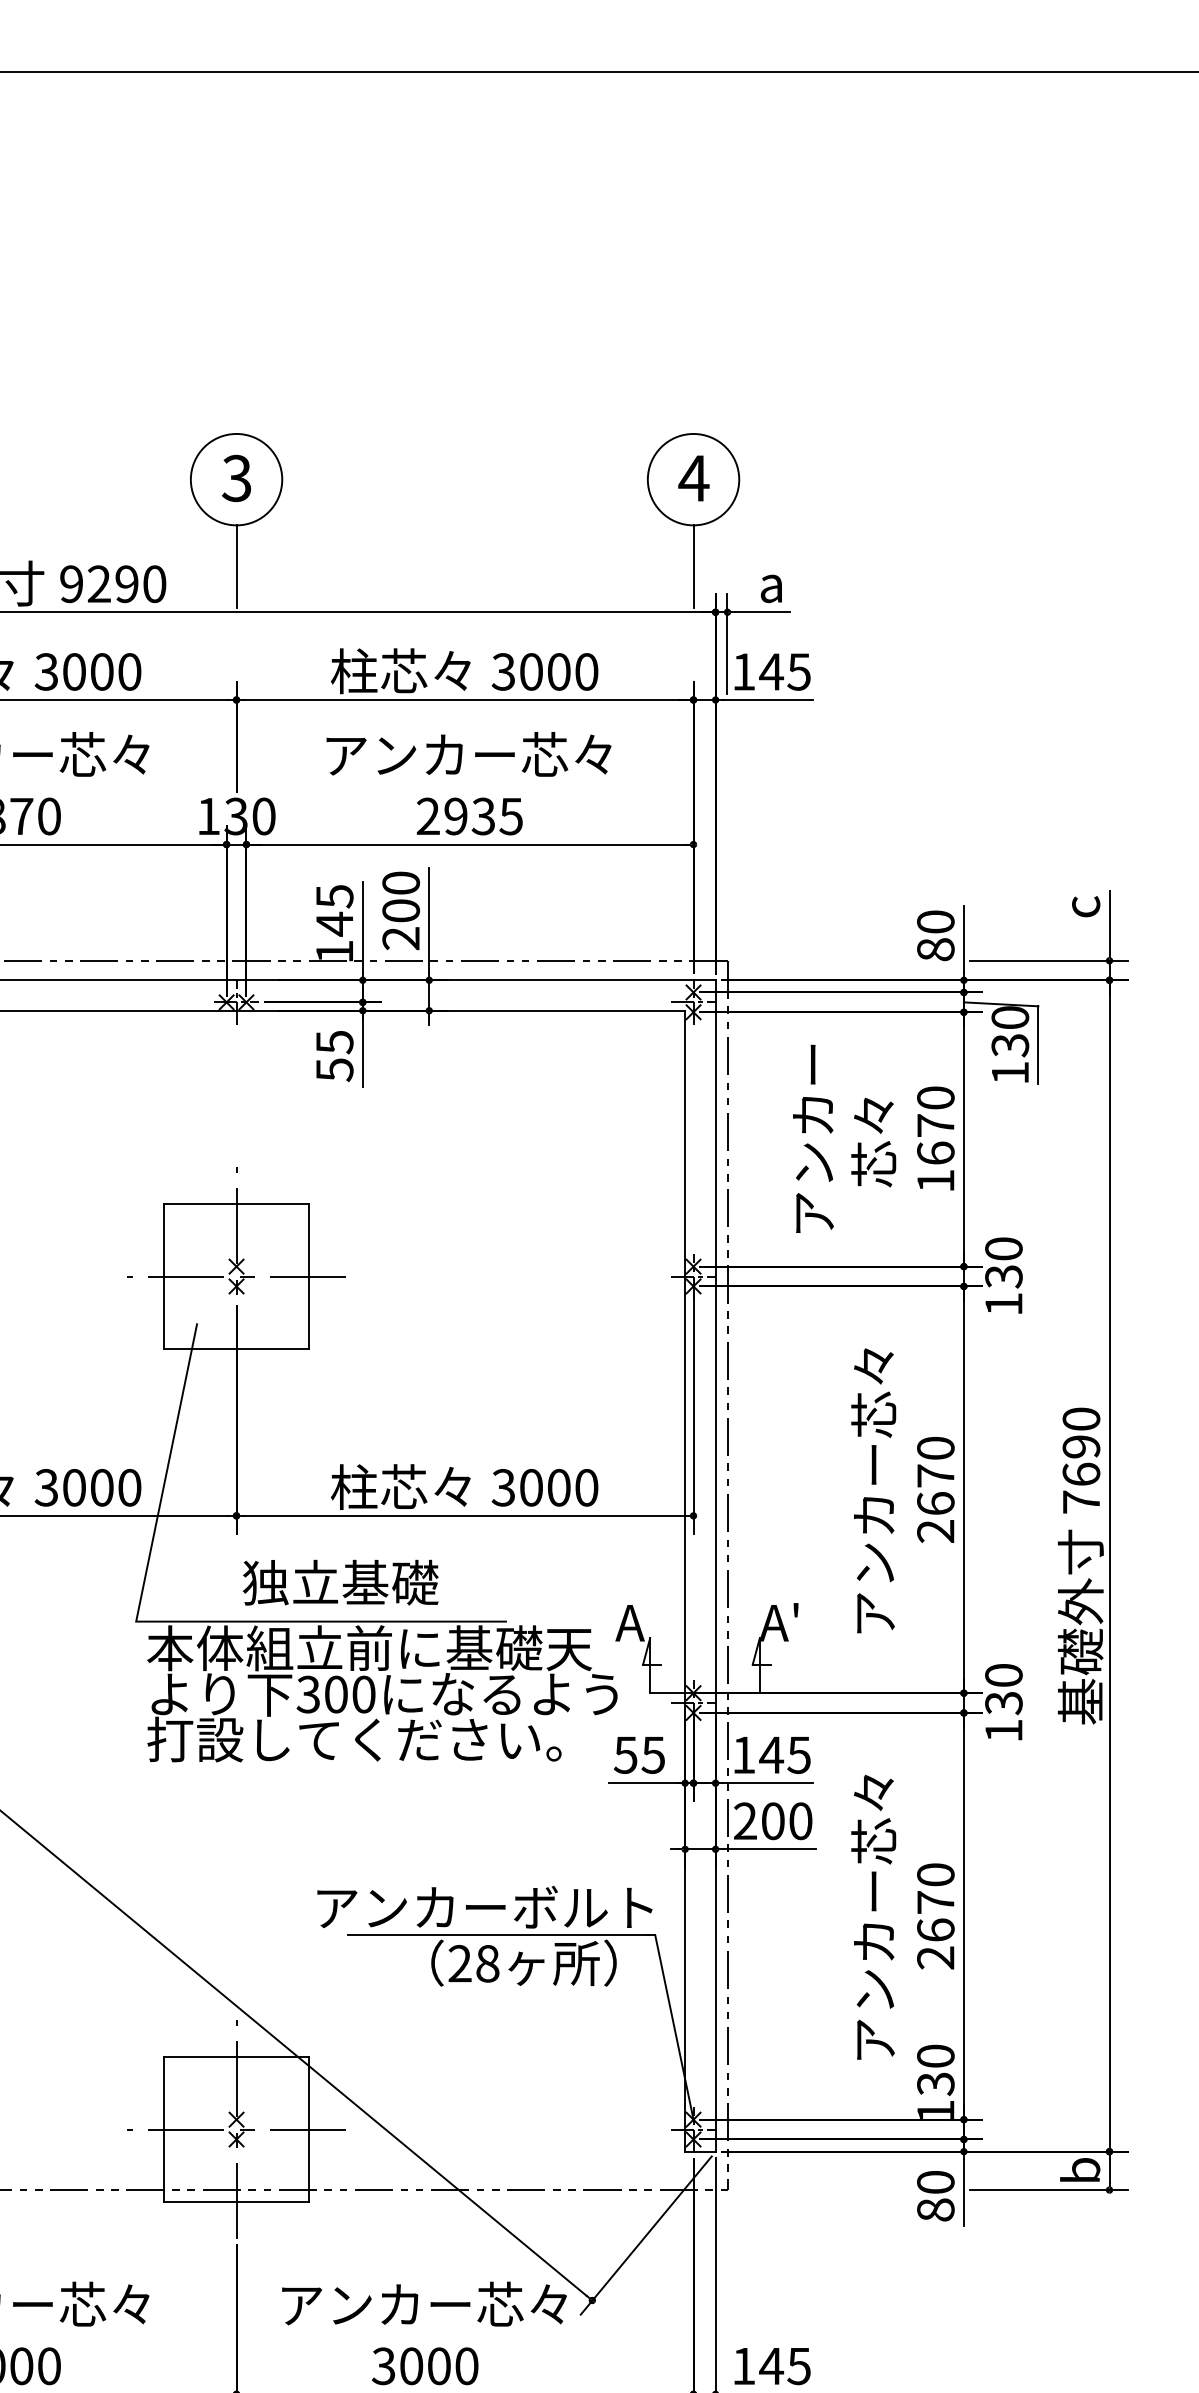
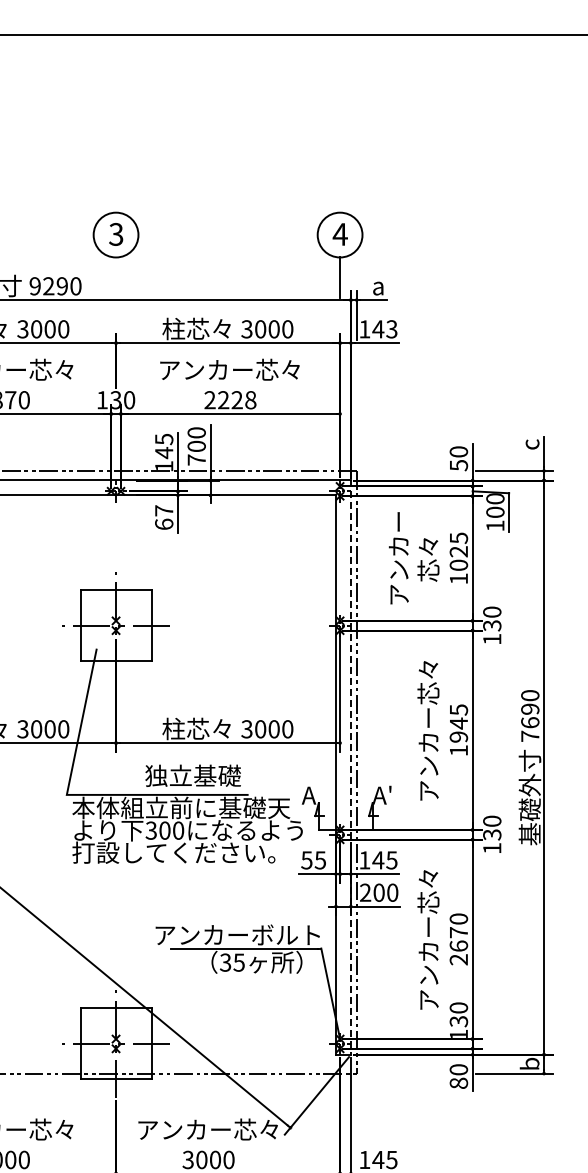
line: (237, 566) -> (116, 277), removed
text: (798, 670) -> (391, 328), 145 -> 143
text: (484, 817) -> (237, 400), 2935 -> 2228
text: (400, 937) -> (196, 459), 200 -> 700
text: (935, 949) -> (458, 465), 80 -> 50
text: (1010, 1045) -> (495, 512), 130 -> 100
text: (335, 1055) -> (164, 517), 55 -> 67
text: (935, 1125) -> (458, 551), 1670 -> 1025
text: (935, 1490) -> (458, 730), 2670 -> 1945
line: (714, 1567) -> (350, 768), solid -> dashed
text: (339, 1582) -> (192, 775), moved
text: (472, 1963) -> (231, 962), 28 -> 35

